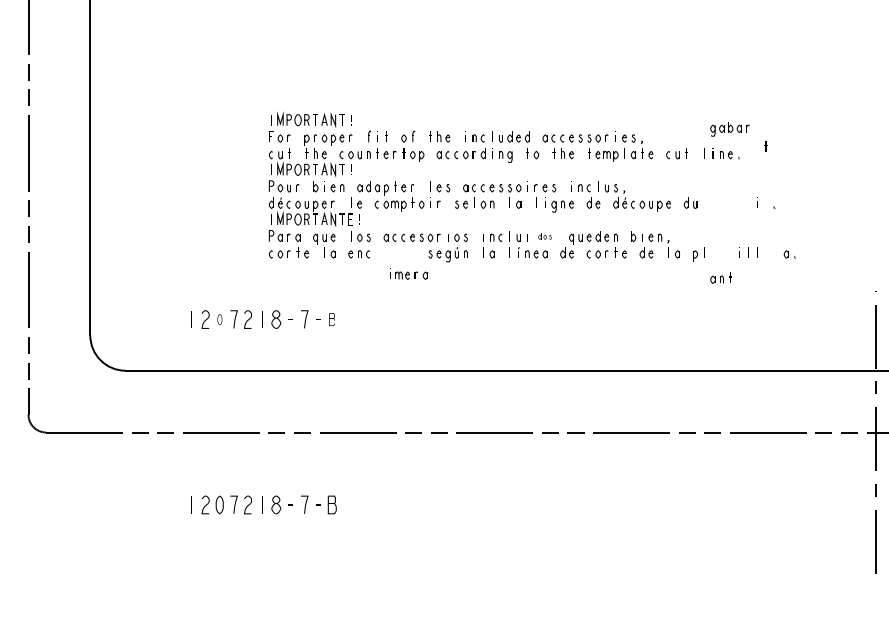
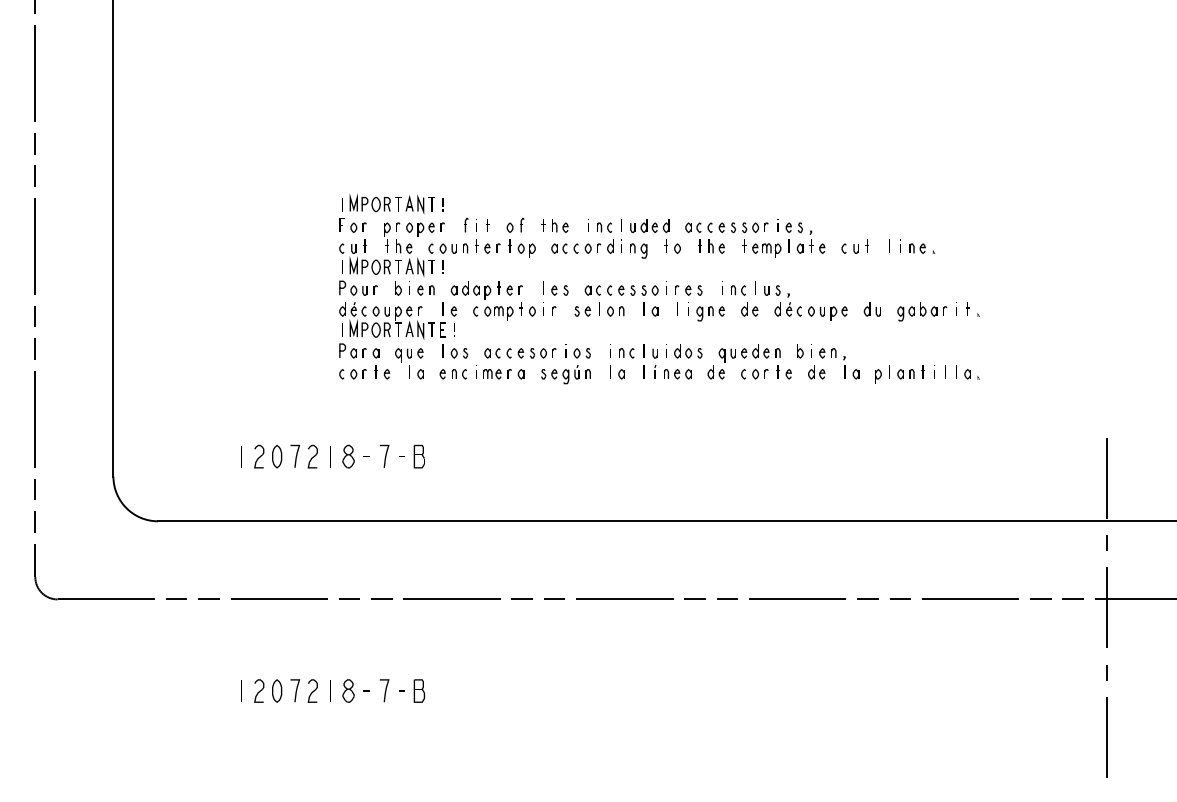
part: (730, 128) -> (922, 311), moved
part: (765, 146) -> (967, 308), moved
part: (545, 236) -> (688, 351), size x1.67
part: (789, 254) -> (971, 374), moved
part: (409, 274) -> (500, 372), moved
part: (720, 278) -> (910, 372), moved
part: (220, 319) -> (277, 456), size x1.67
part: (331, 319) -> (418, 456), size x1.43

